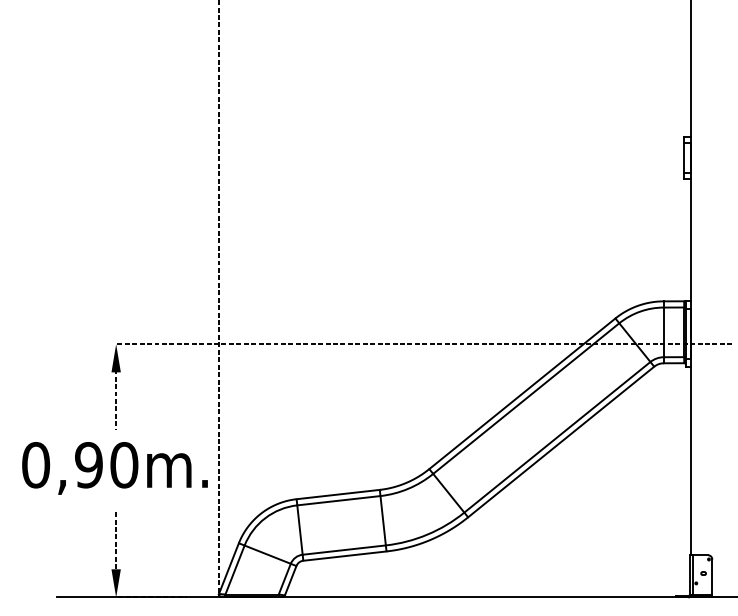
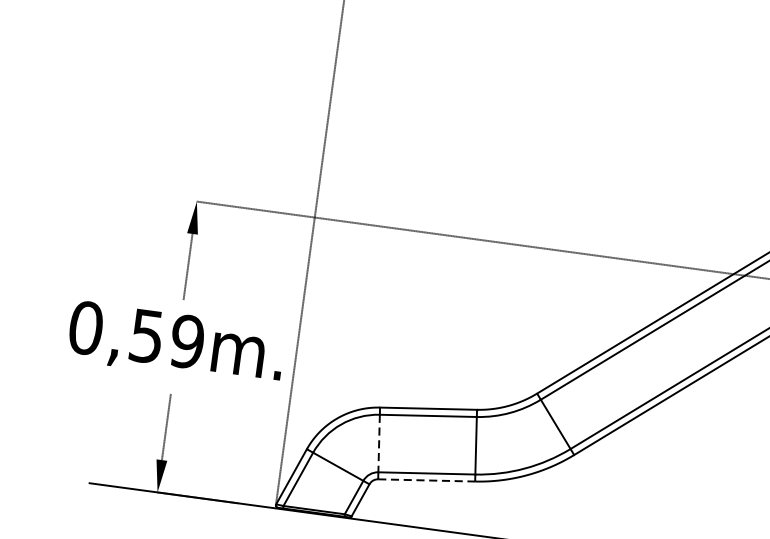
text: (106, 465) -> (166, 339), 0,90m. -> 0,59m.
line: (299, 530) -> (378, 443), solid -> dashed
line: (344, 556) -> (426, 480), solid -> dashed

